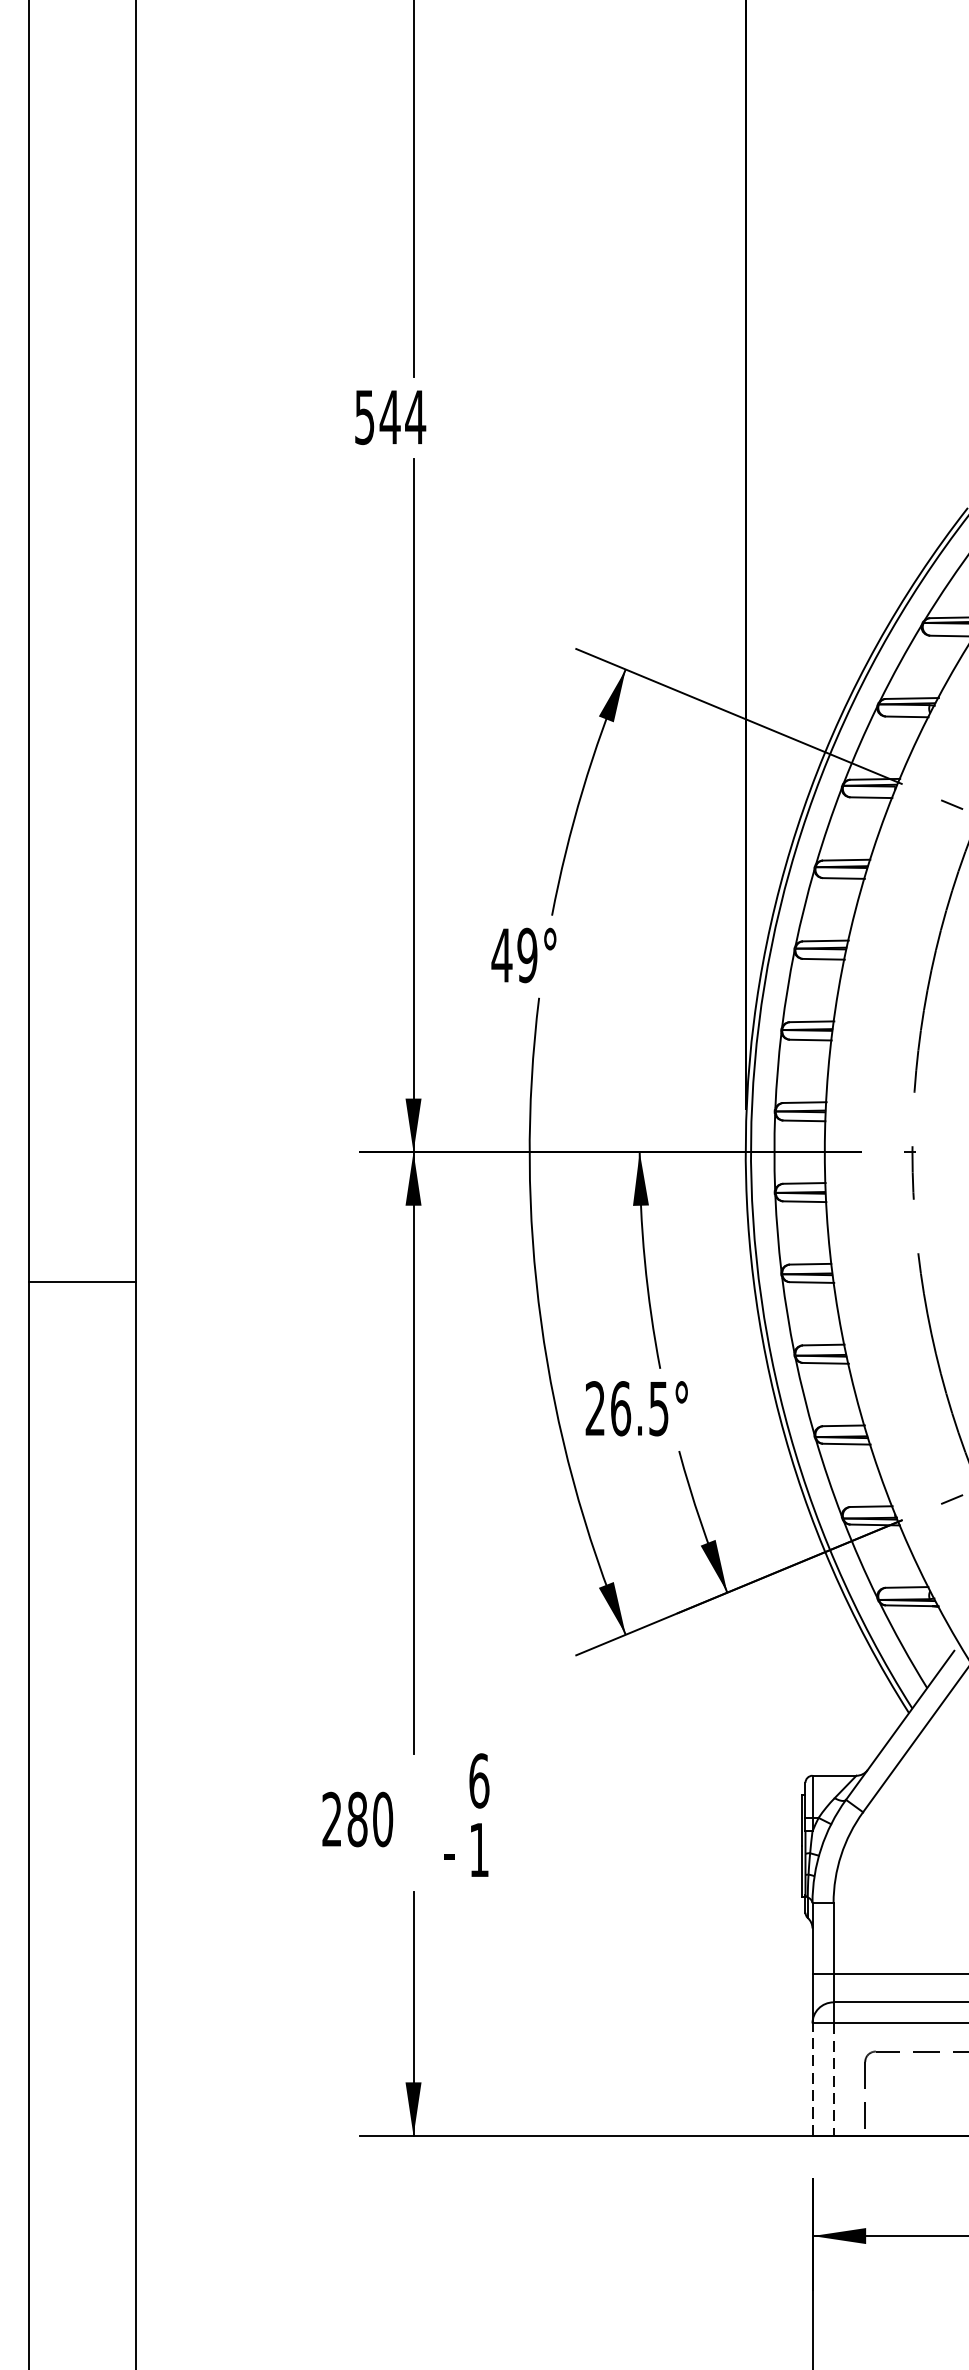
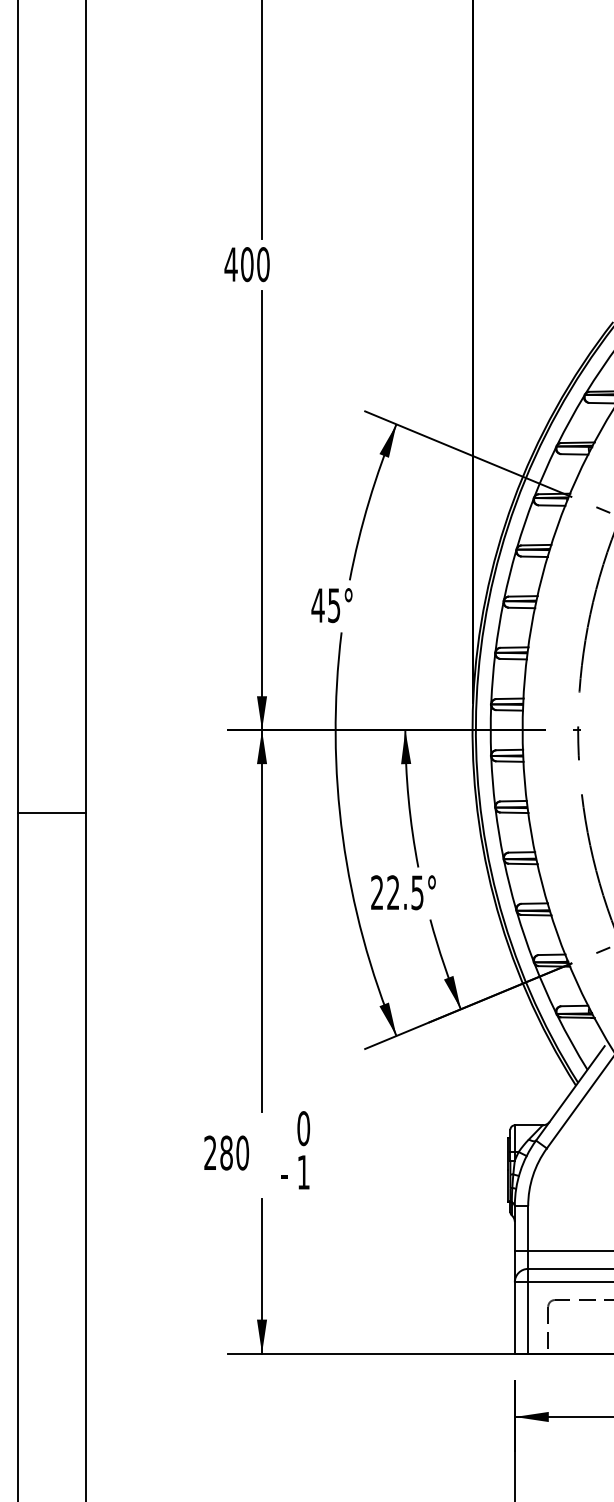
text: (389, 417) -> (246, 264), 544 -> 400
text: (526, 955) -> (333, 605), 49° -> 45°
text: (621, 1408) -> (393, 892), 26.5° -> 22.5°
text: (478, 1780) -> (303, 1128), 6 -> 0
line: (811, 2079) -> (514, 1317), dashed -> solid
line: (834, 2079) -> (528, 1317), dashed -> solid

